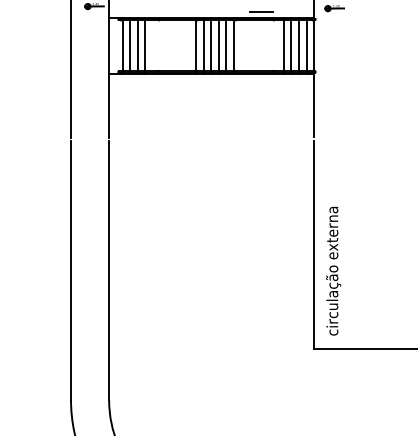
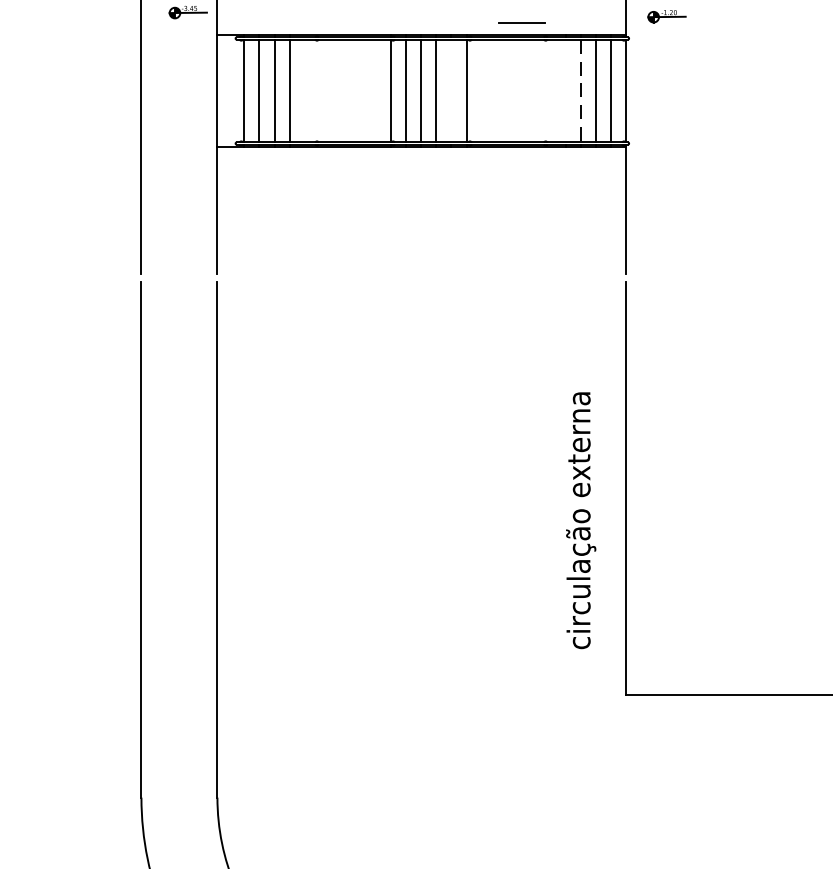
line: (226, 45) -> (451, 90), removed
line: (283, 45) -> (565, 90), removed
line: (291, 45) -> (580, 90), solid -> dashed
text: (333, 270) -> (580, 519), moved

